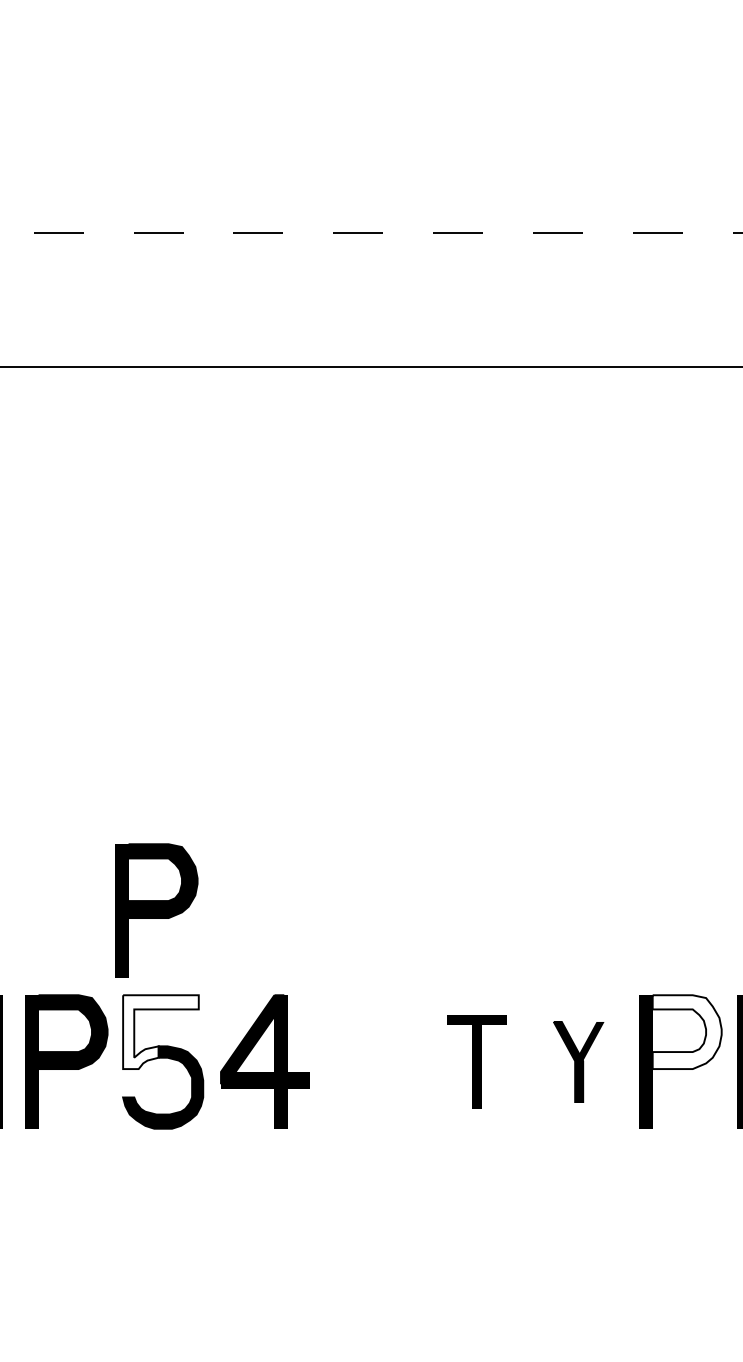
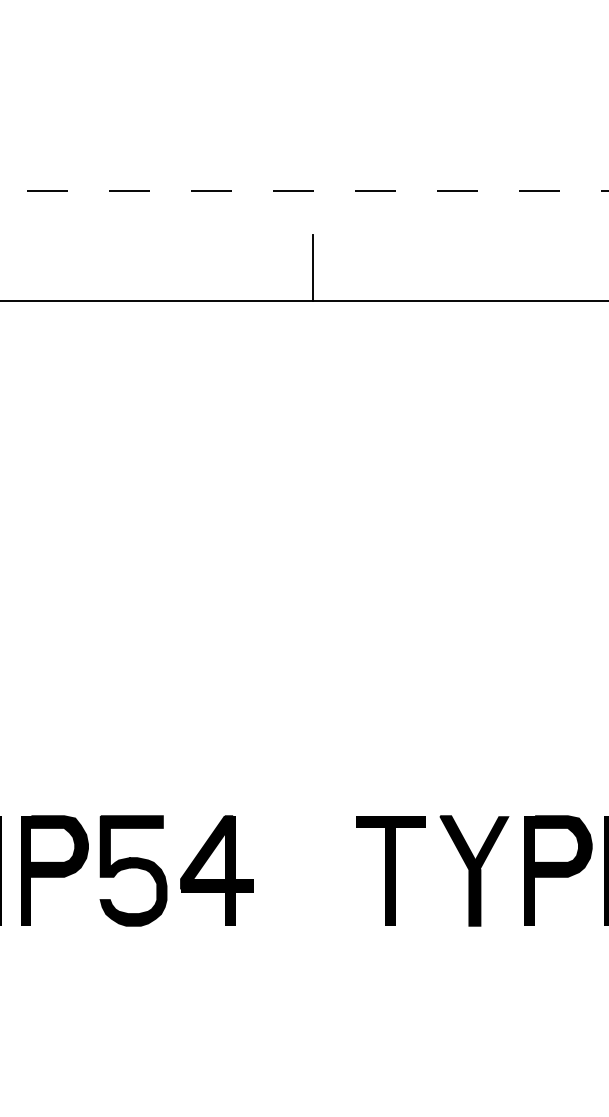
line: (381, 326) -> (312, 267), added
part: (156, 910) -> (128, 746), removed
fill: (160, 1032) -> (131, 846), added
fill: (686, 1032) -> (562, 846), added
part: (476, 1061) -> (390, 870), size x1.43
part: (578, 1061) -> (474, 870), size x1.67

